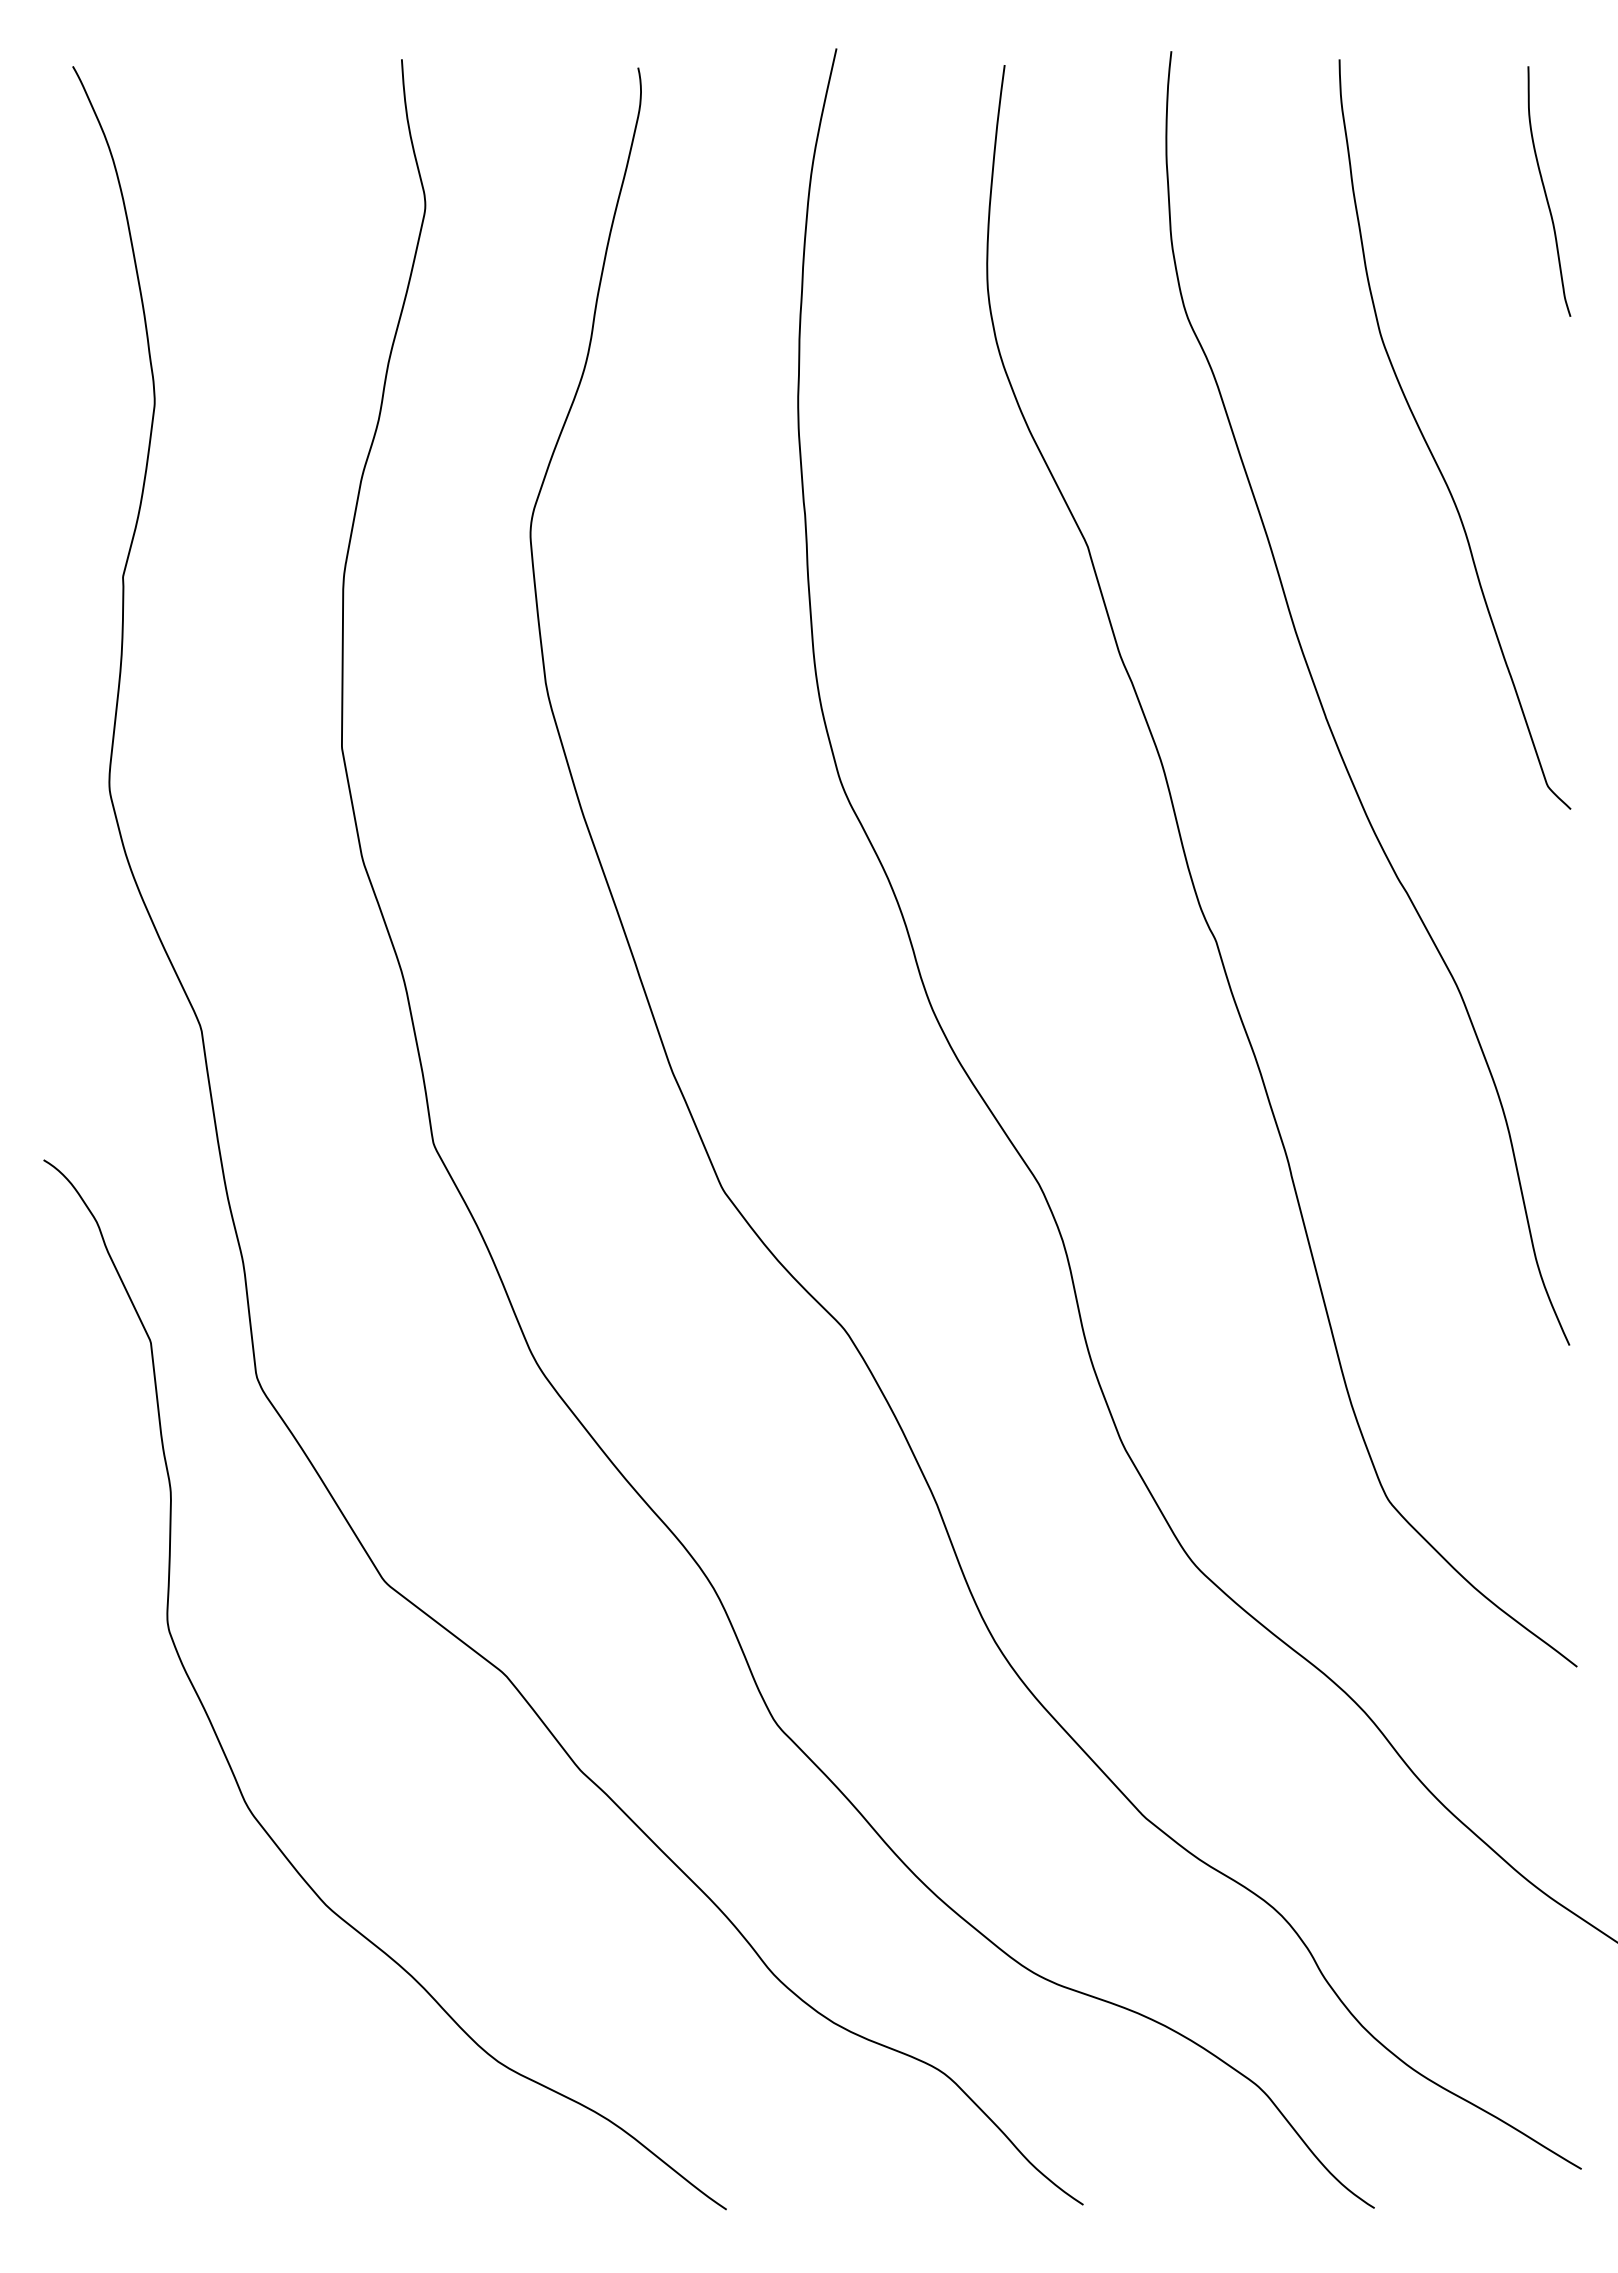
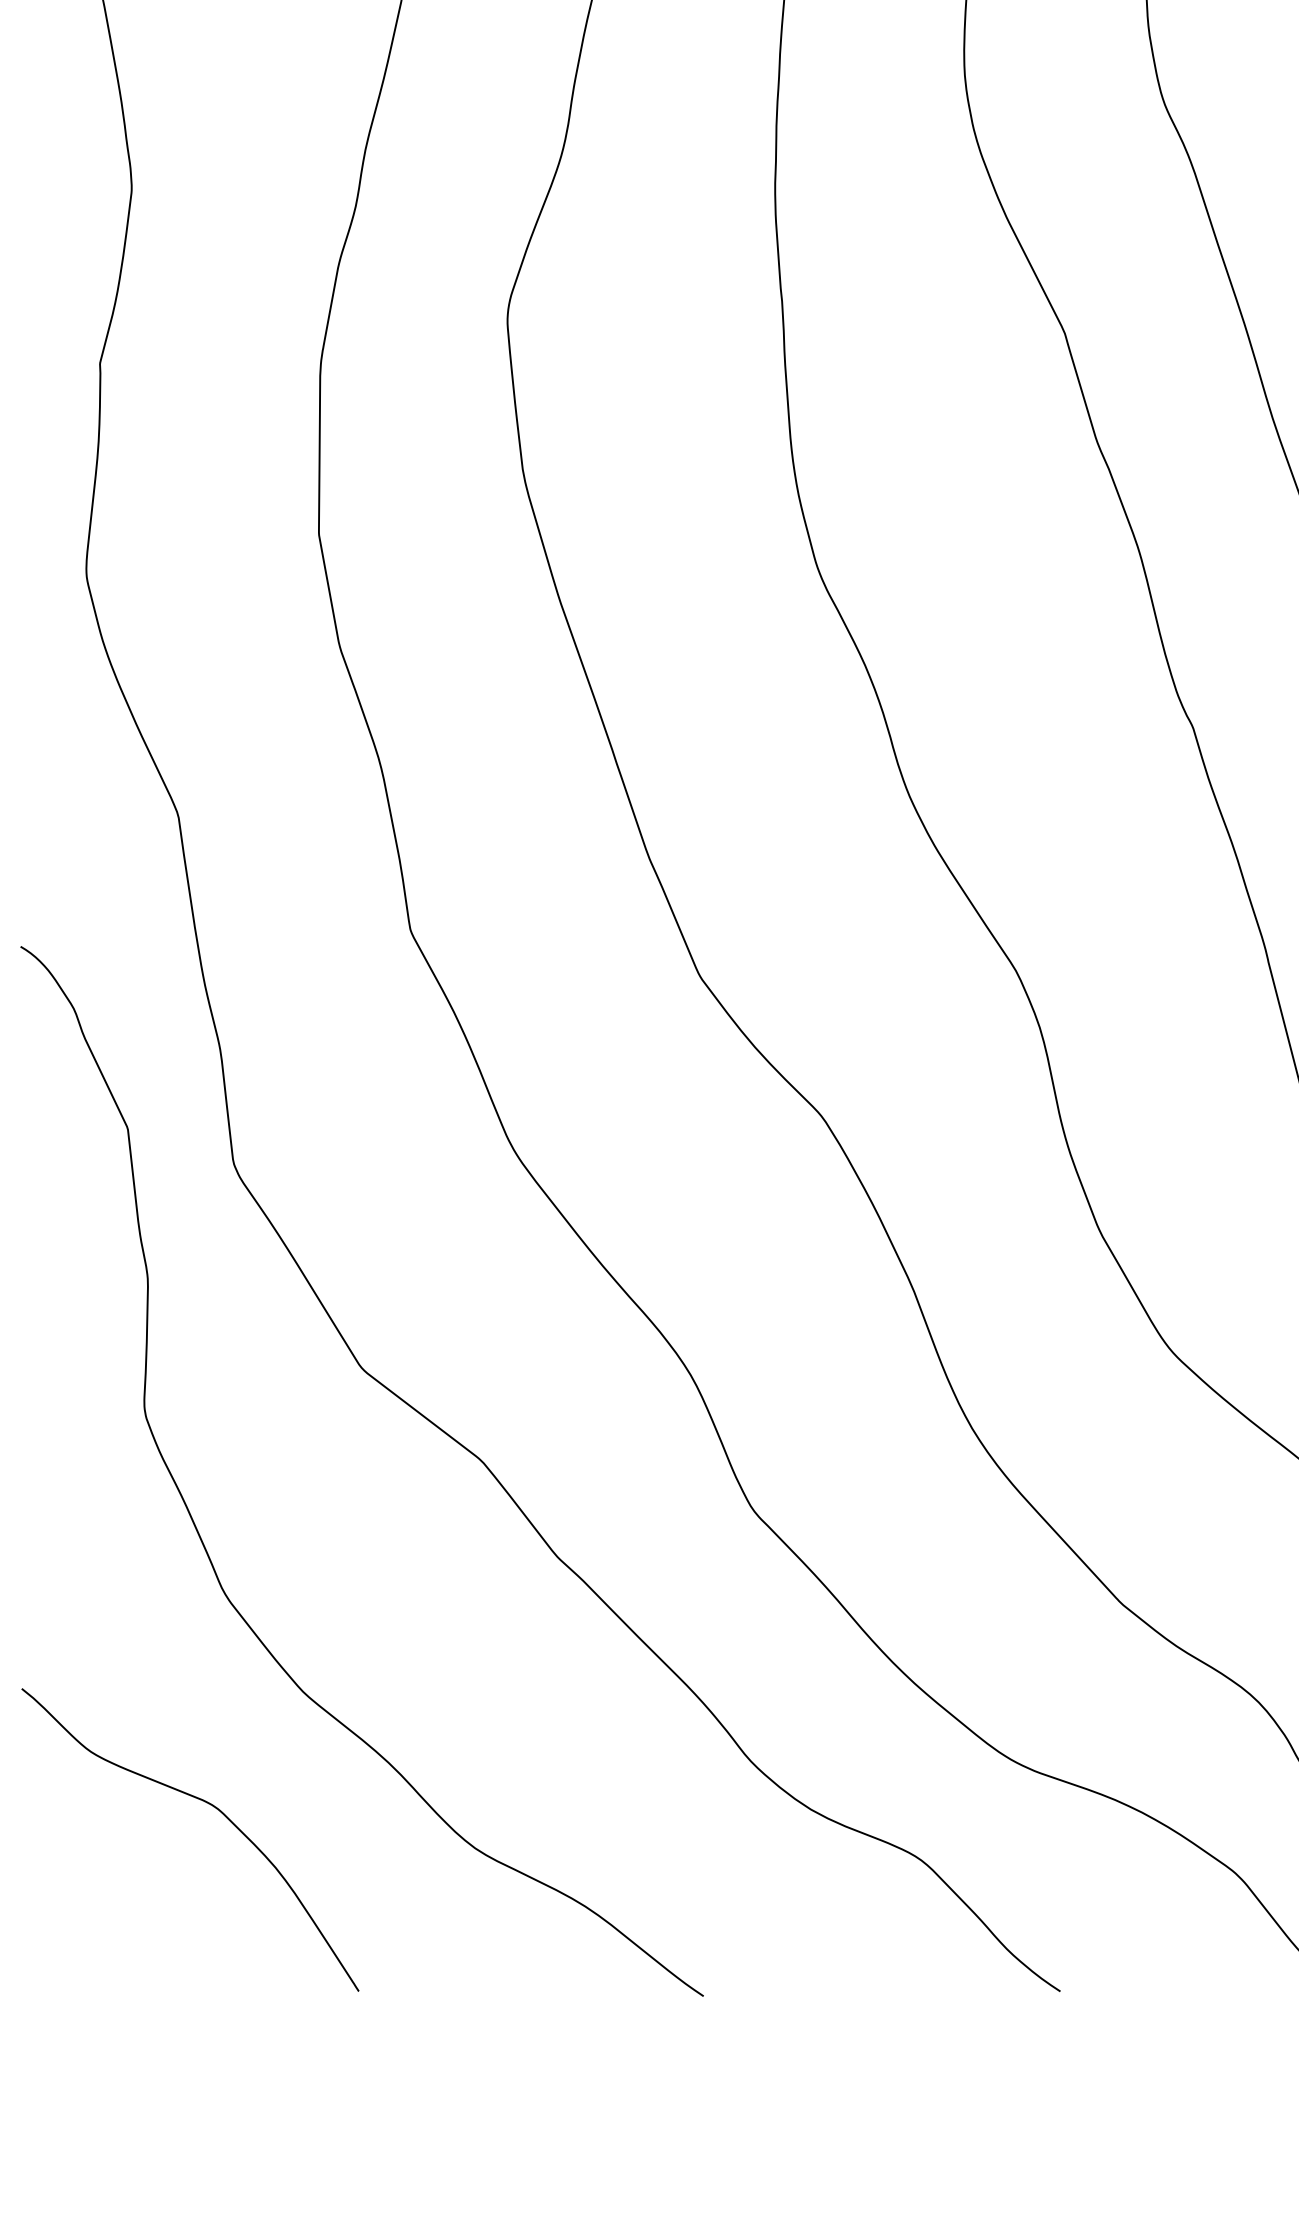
curve: (232, 2018) -> (209, 1805), added

